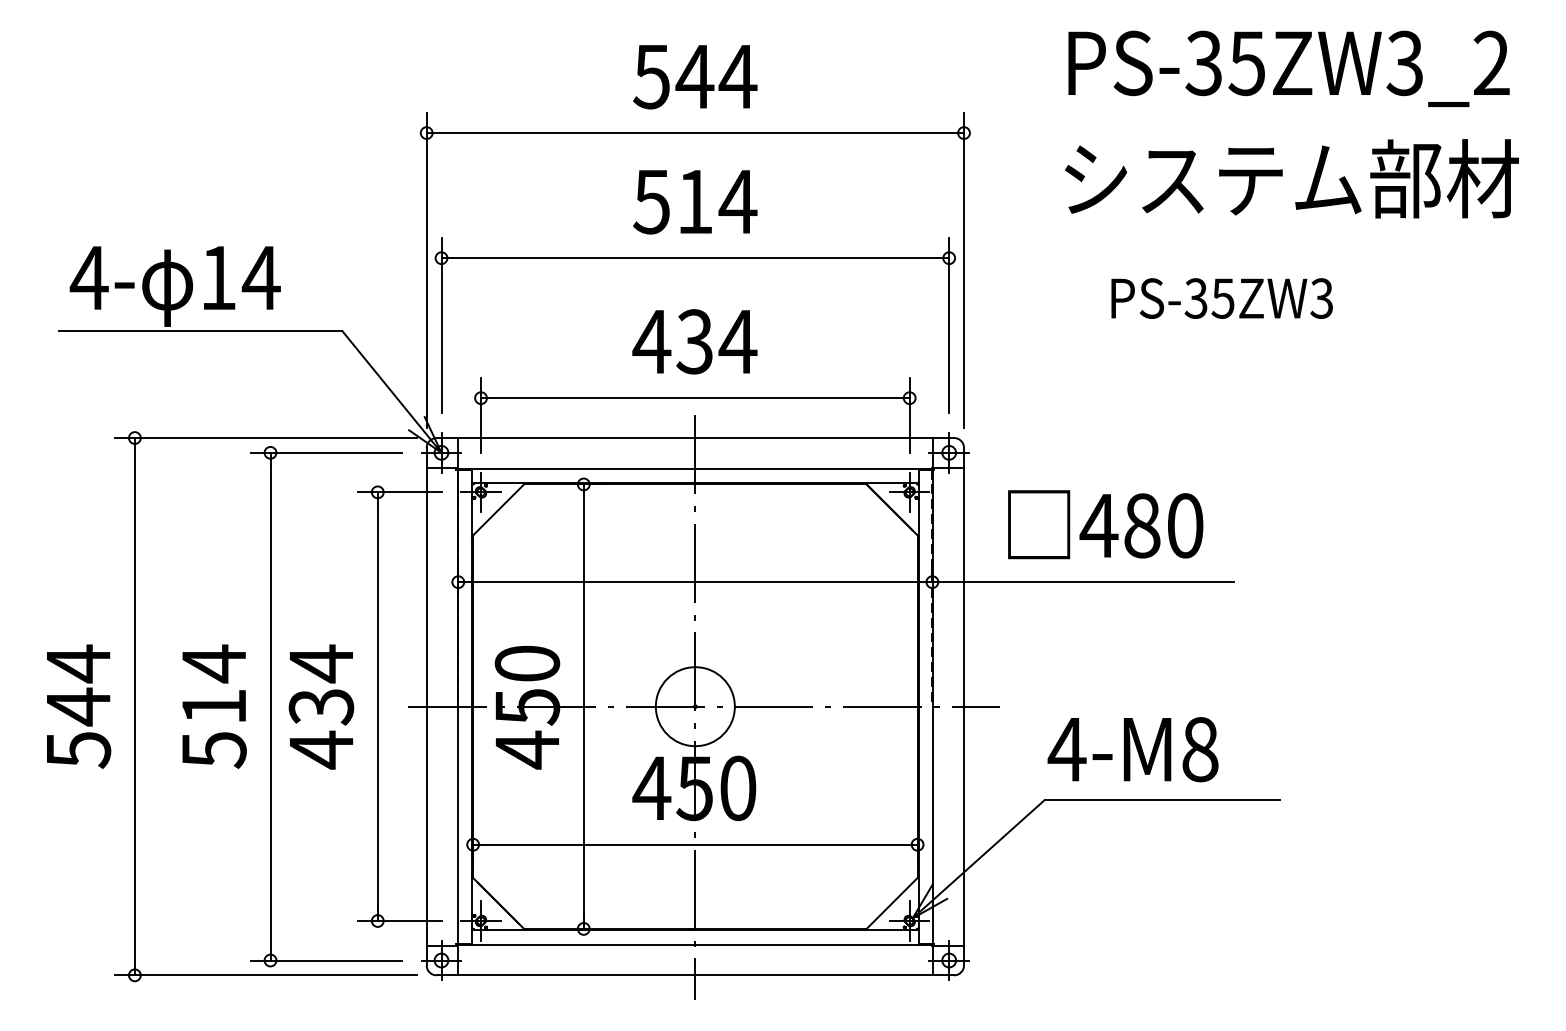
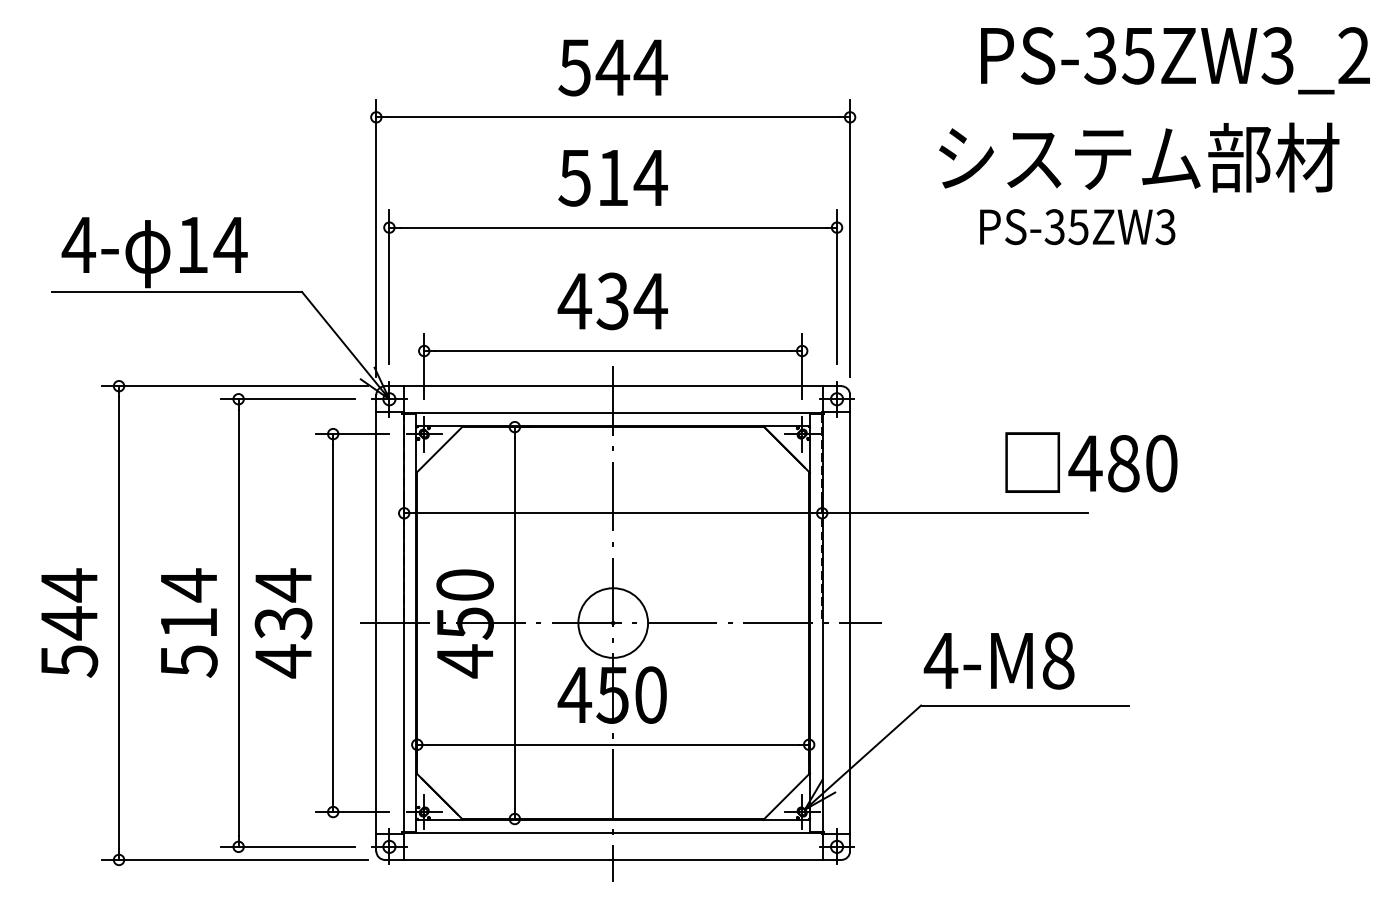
text: (1288, 68) -> (1174, 60), moved
text: (1221, 298) -> (1077, 227), moved
text: (1105, 524) -> (1091, 462), moved

